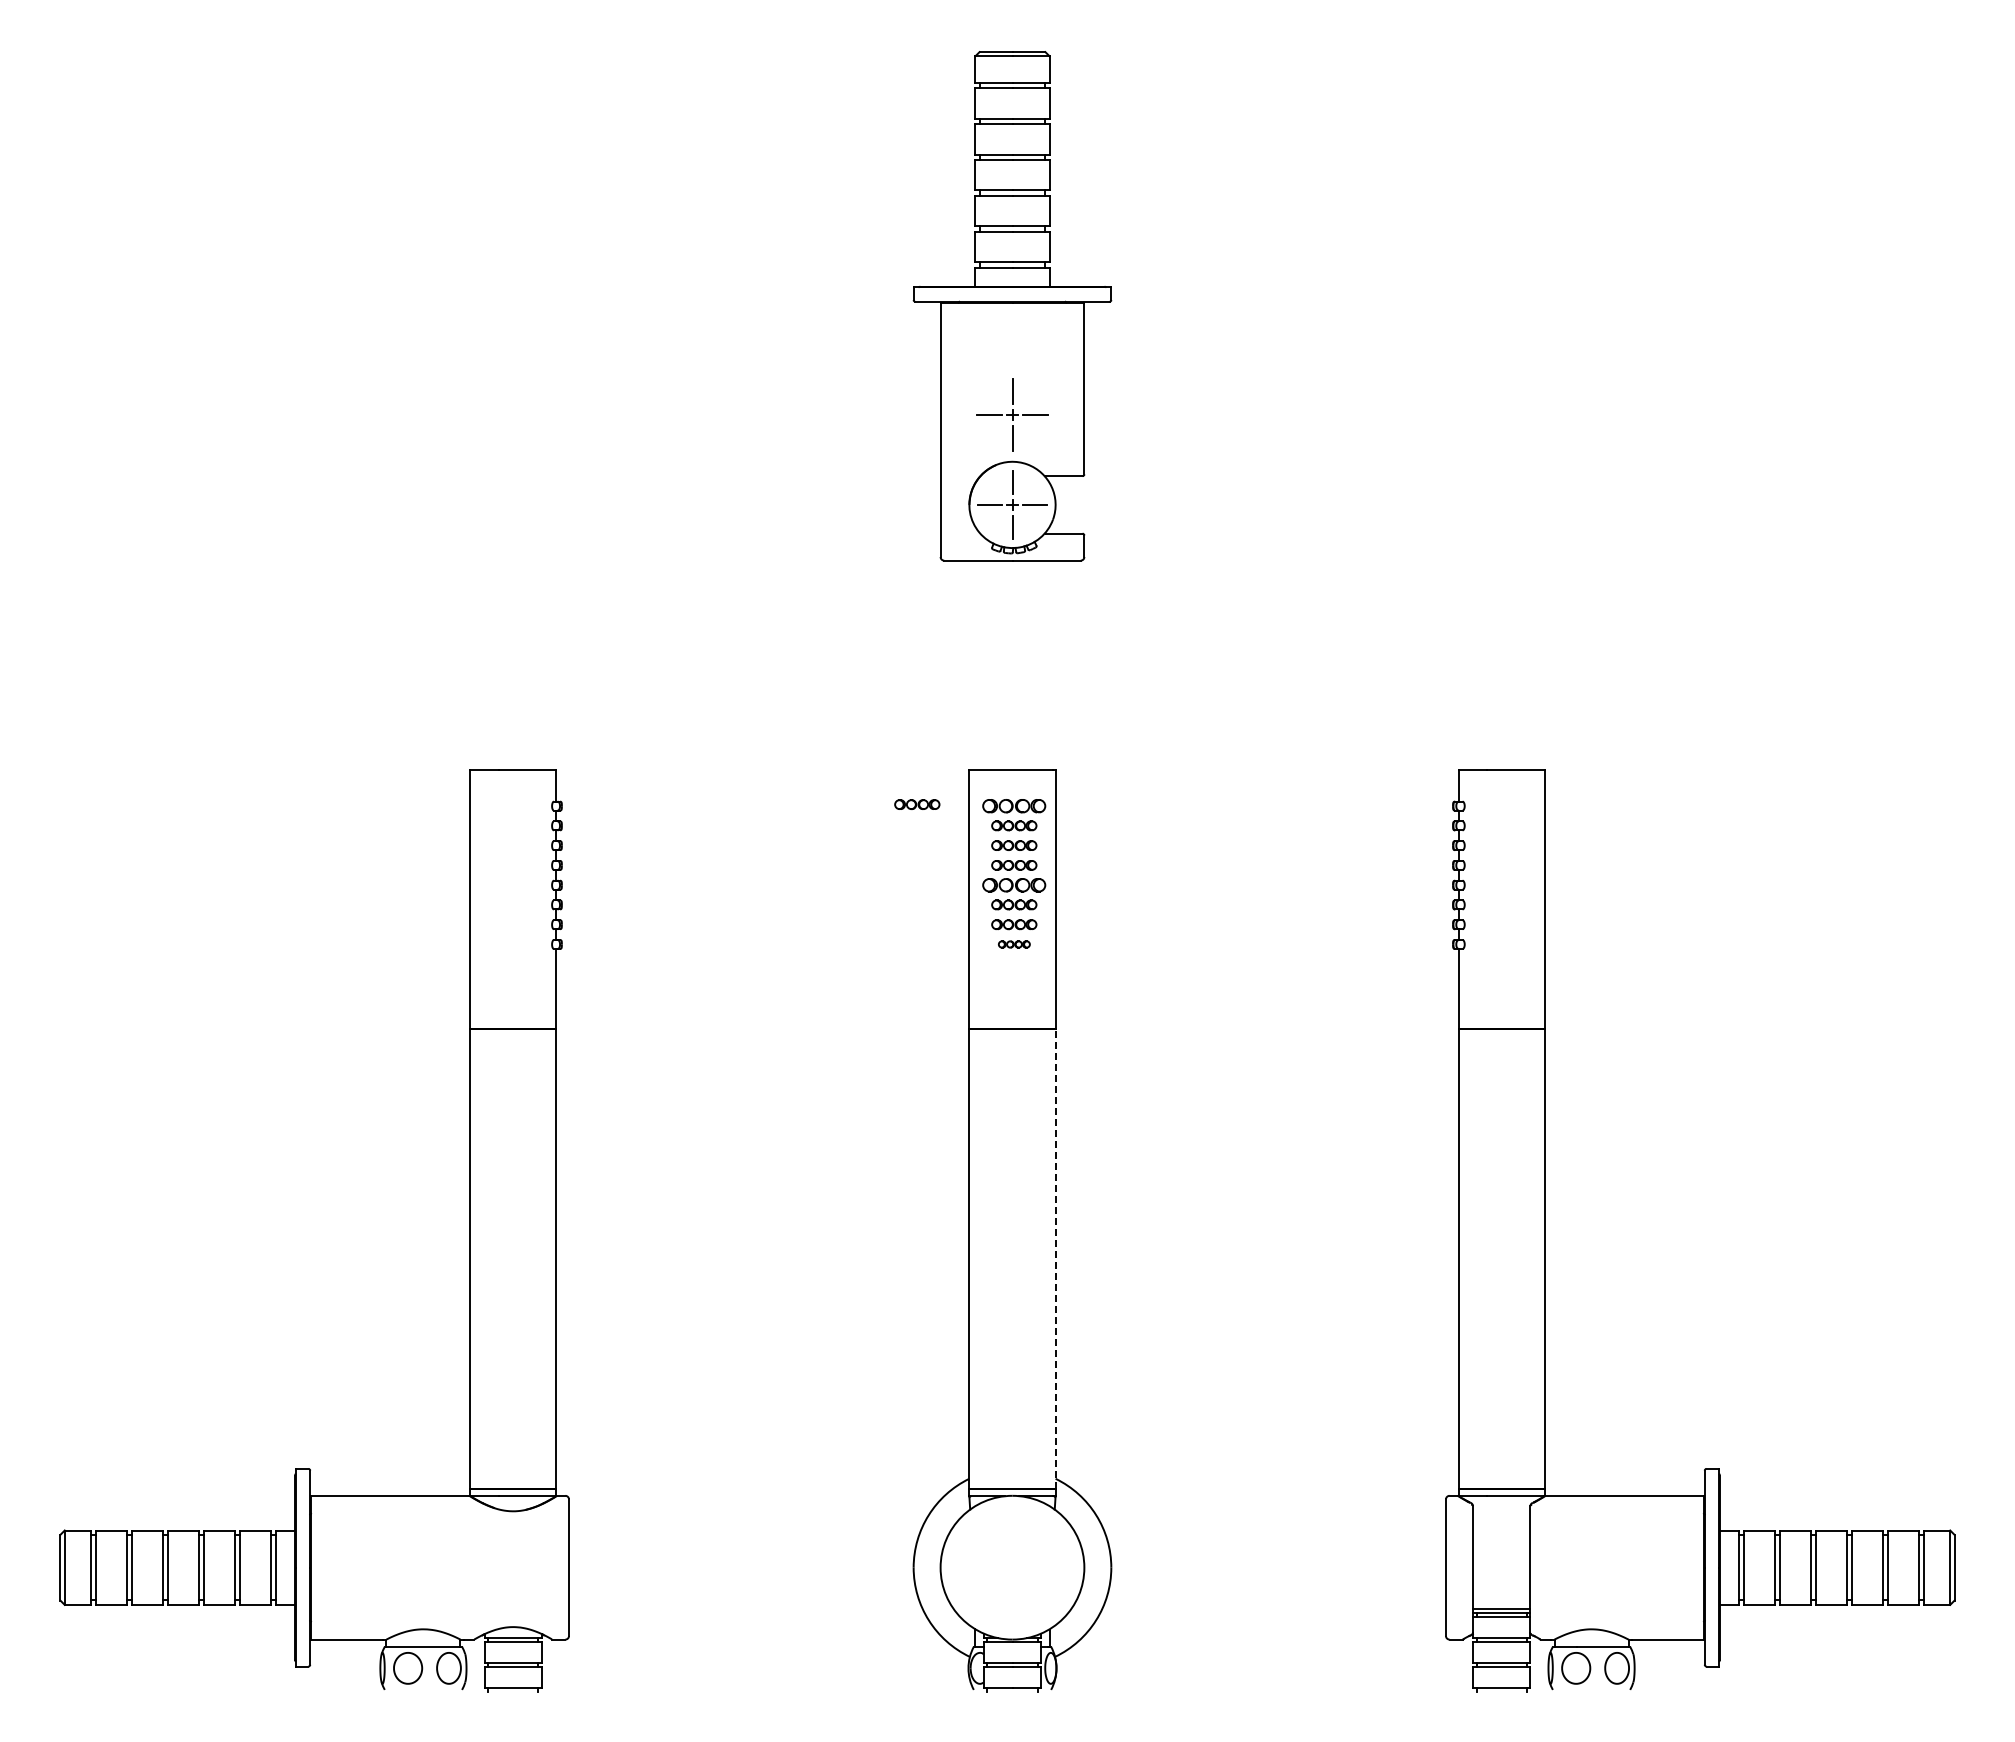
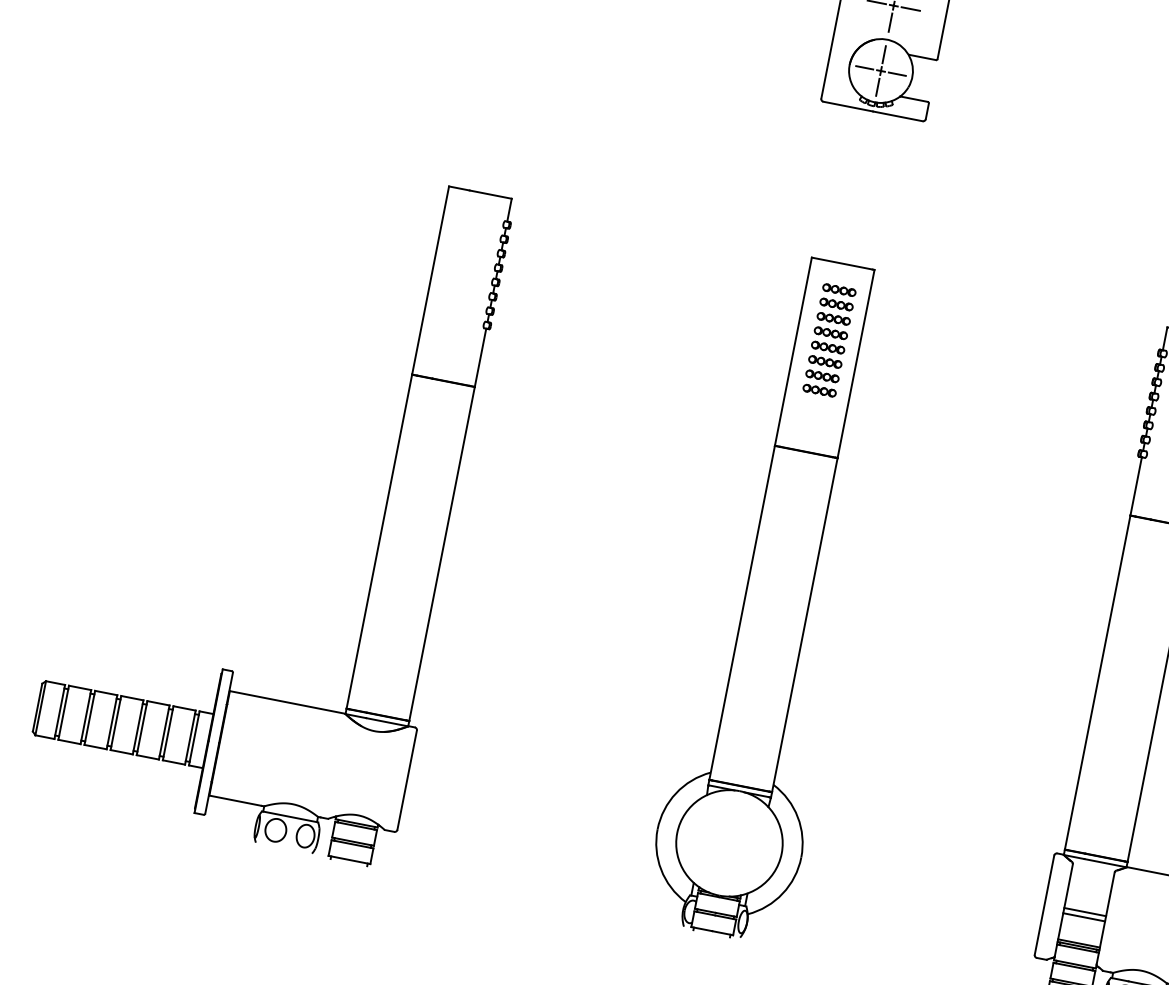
part: (917, 804) -> (769, 275), removed
part: (1014, 805) -> (839, 289), size x0.71
part: (1014, 884) -> (828, 347), size x0.71
part: (1014, 944) -> (819, 390), size x1.43
line: (1055, 1258) -> (804, 624), dashed -> solid
line: (1501, 1566) -> (1085, 912), added
line: (1501, 1573) -> (1084, 917), added

